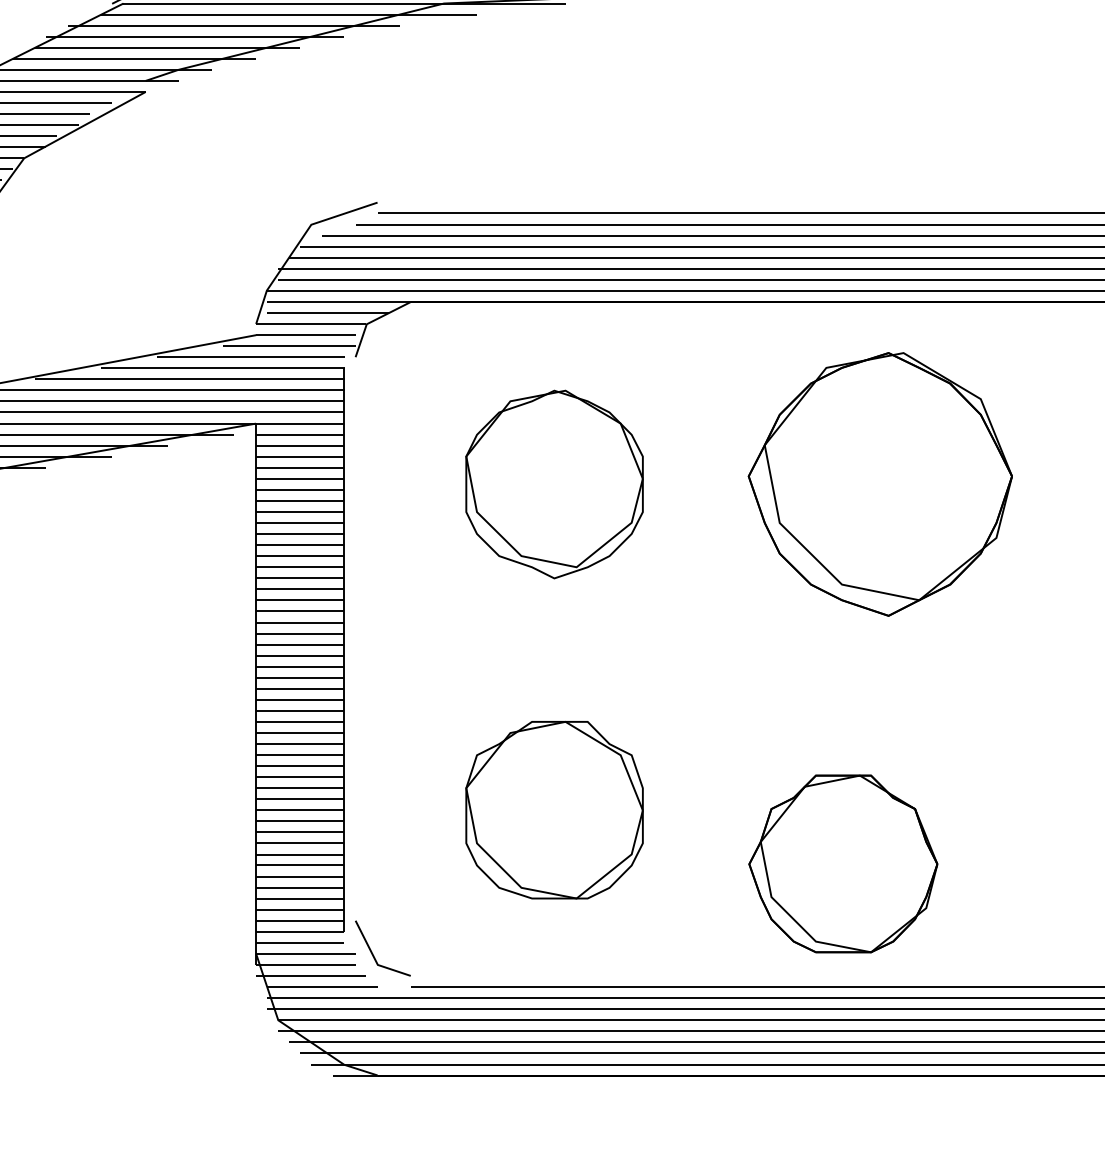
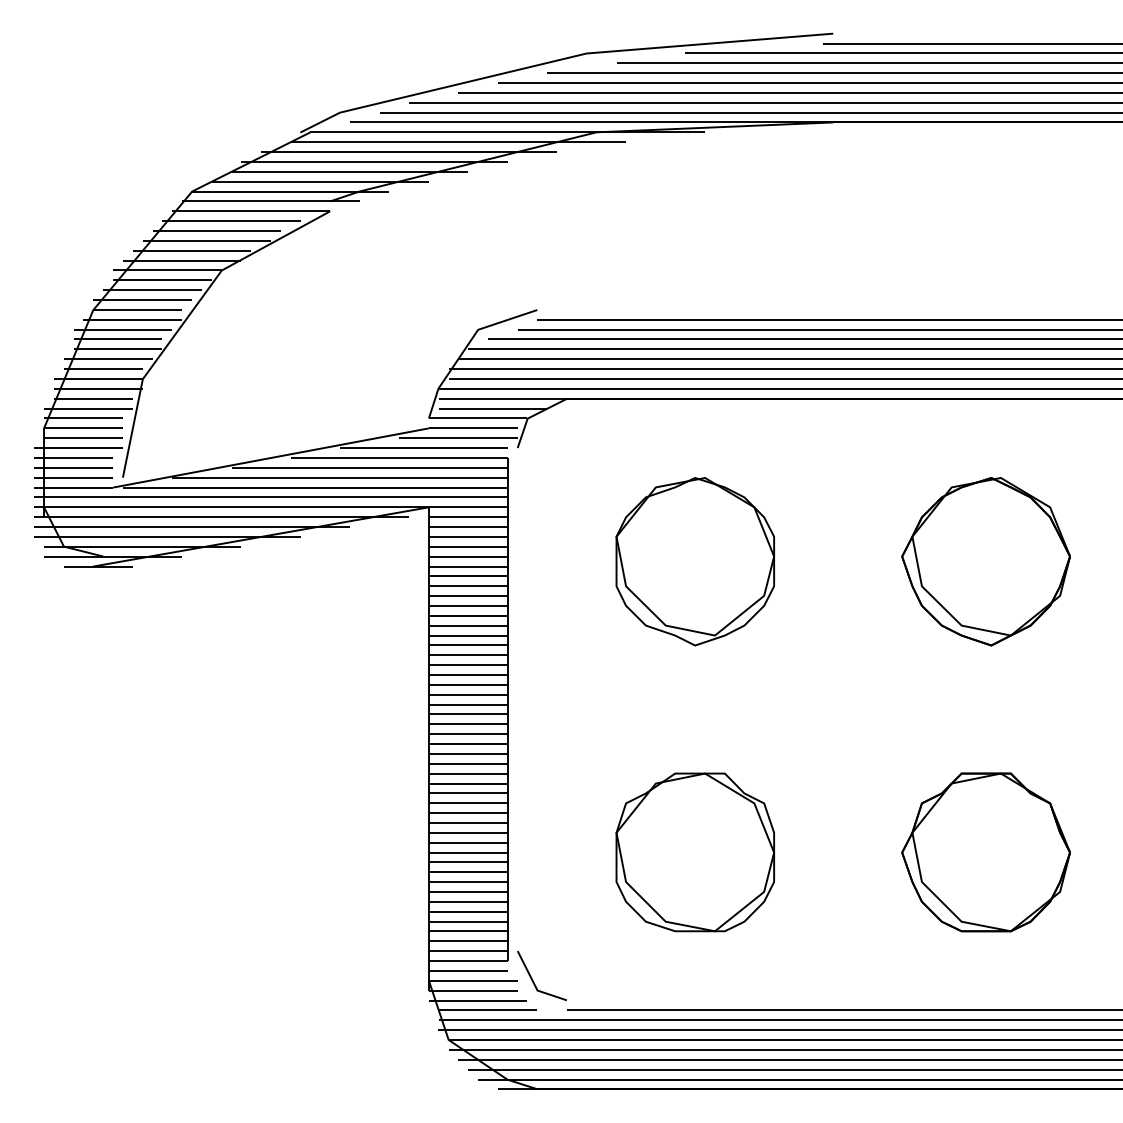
part: (879, 484) -> (985, 561), size x0.71
part: (842, 864) -> (985, 852), moved

